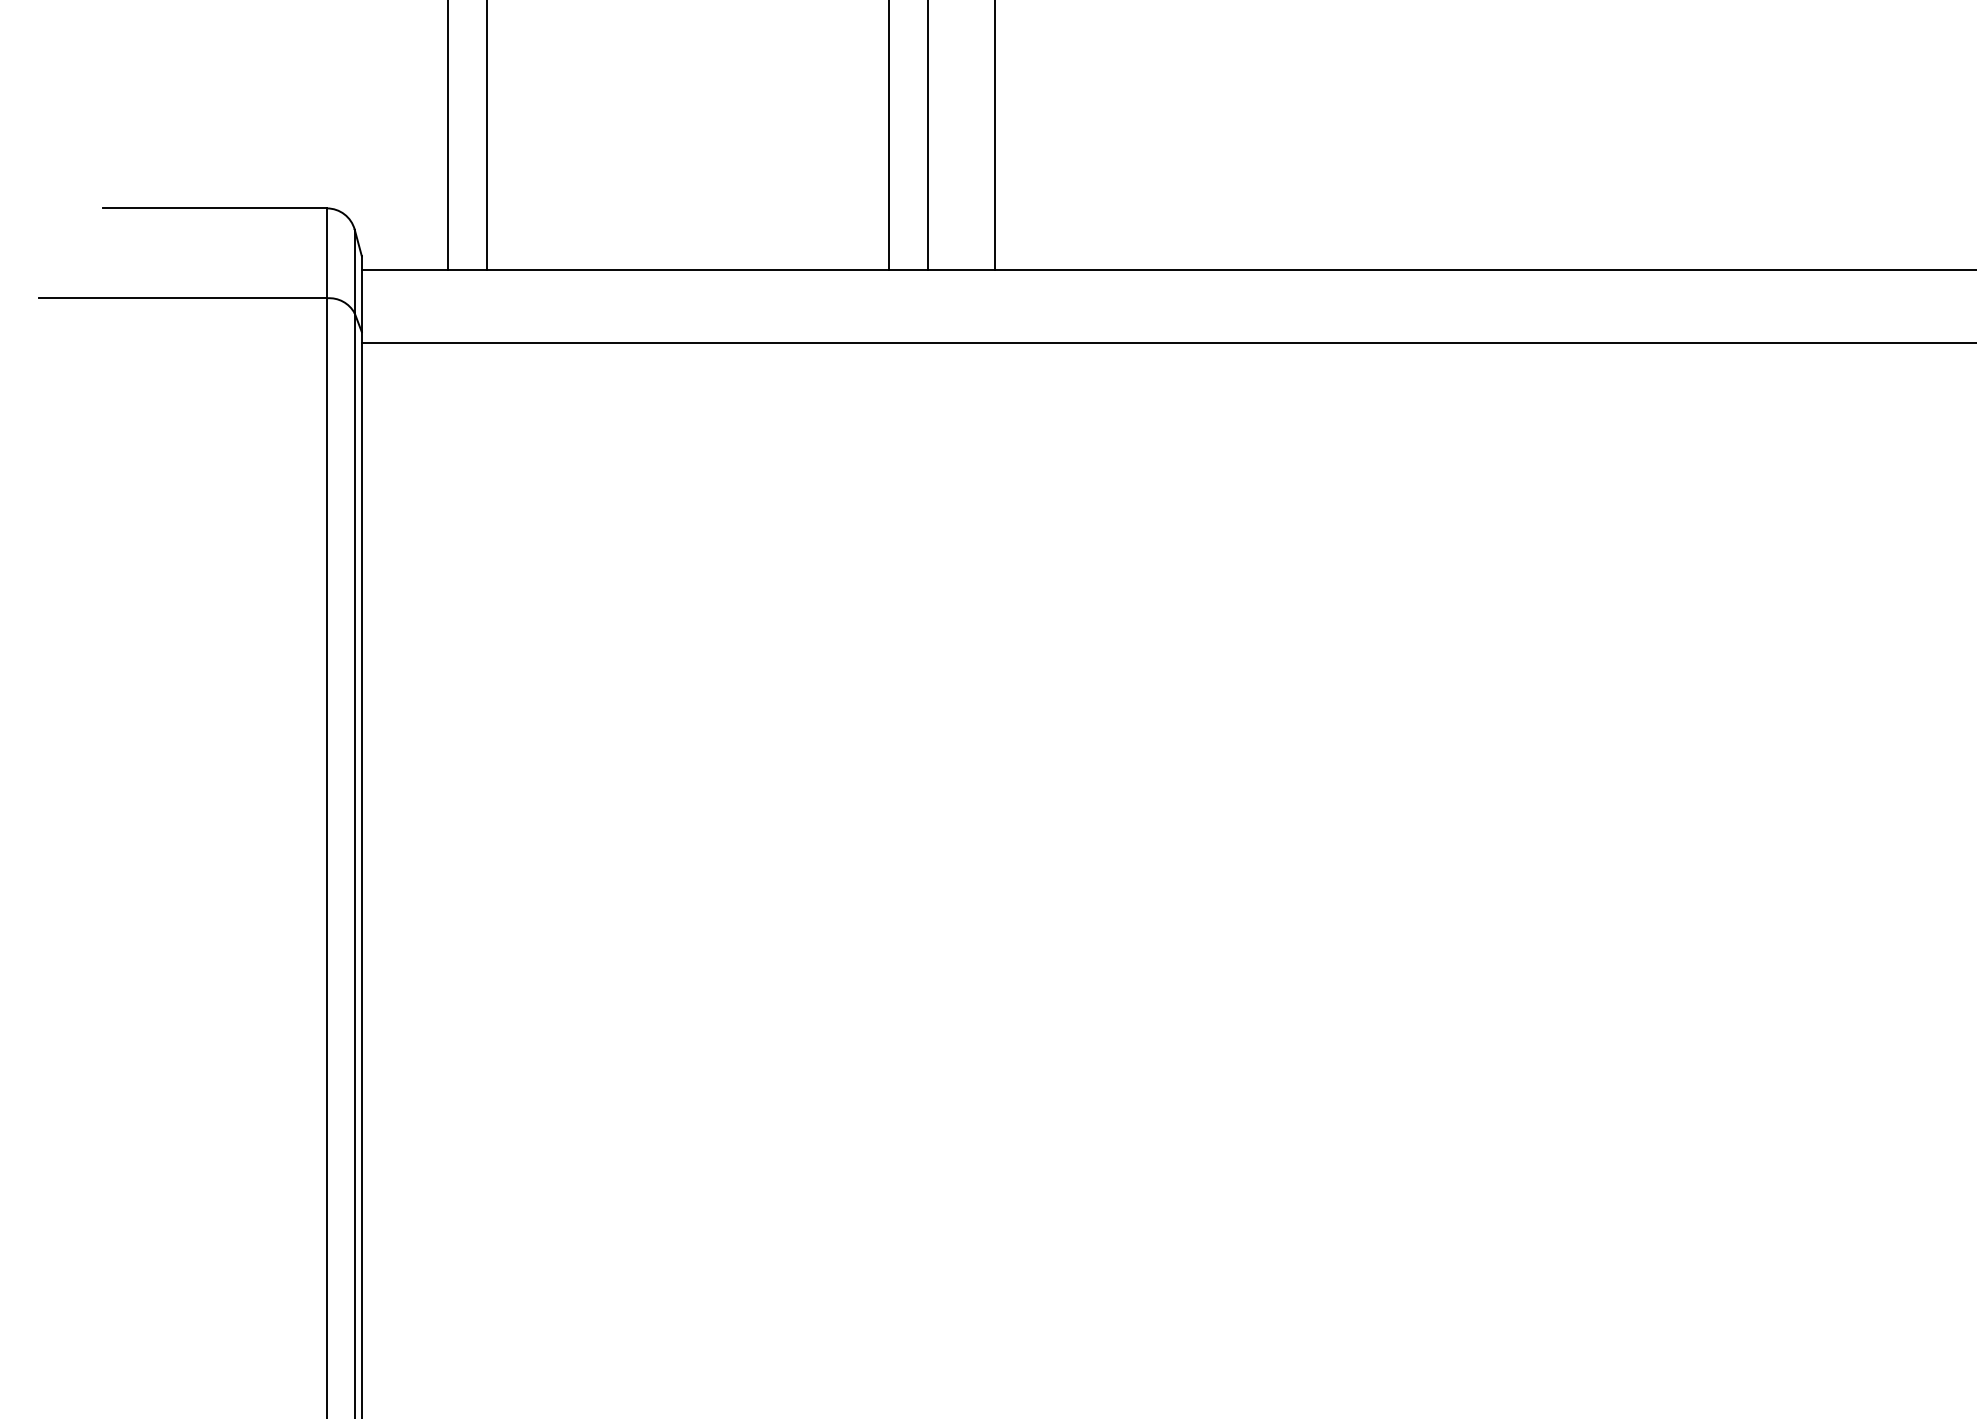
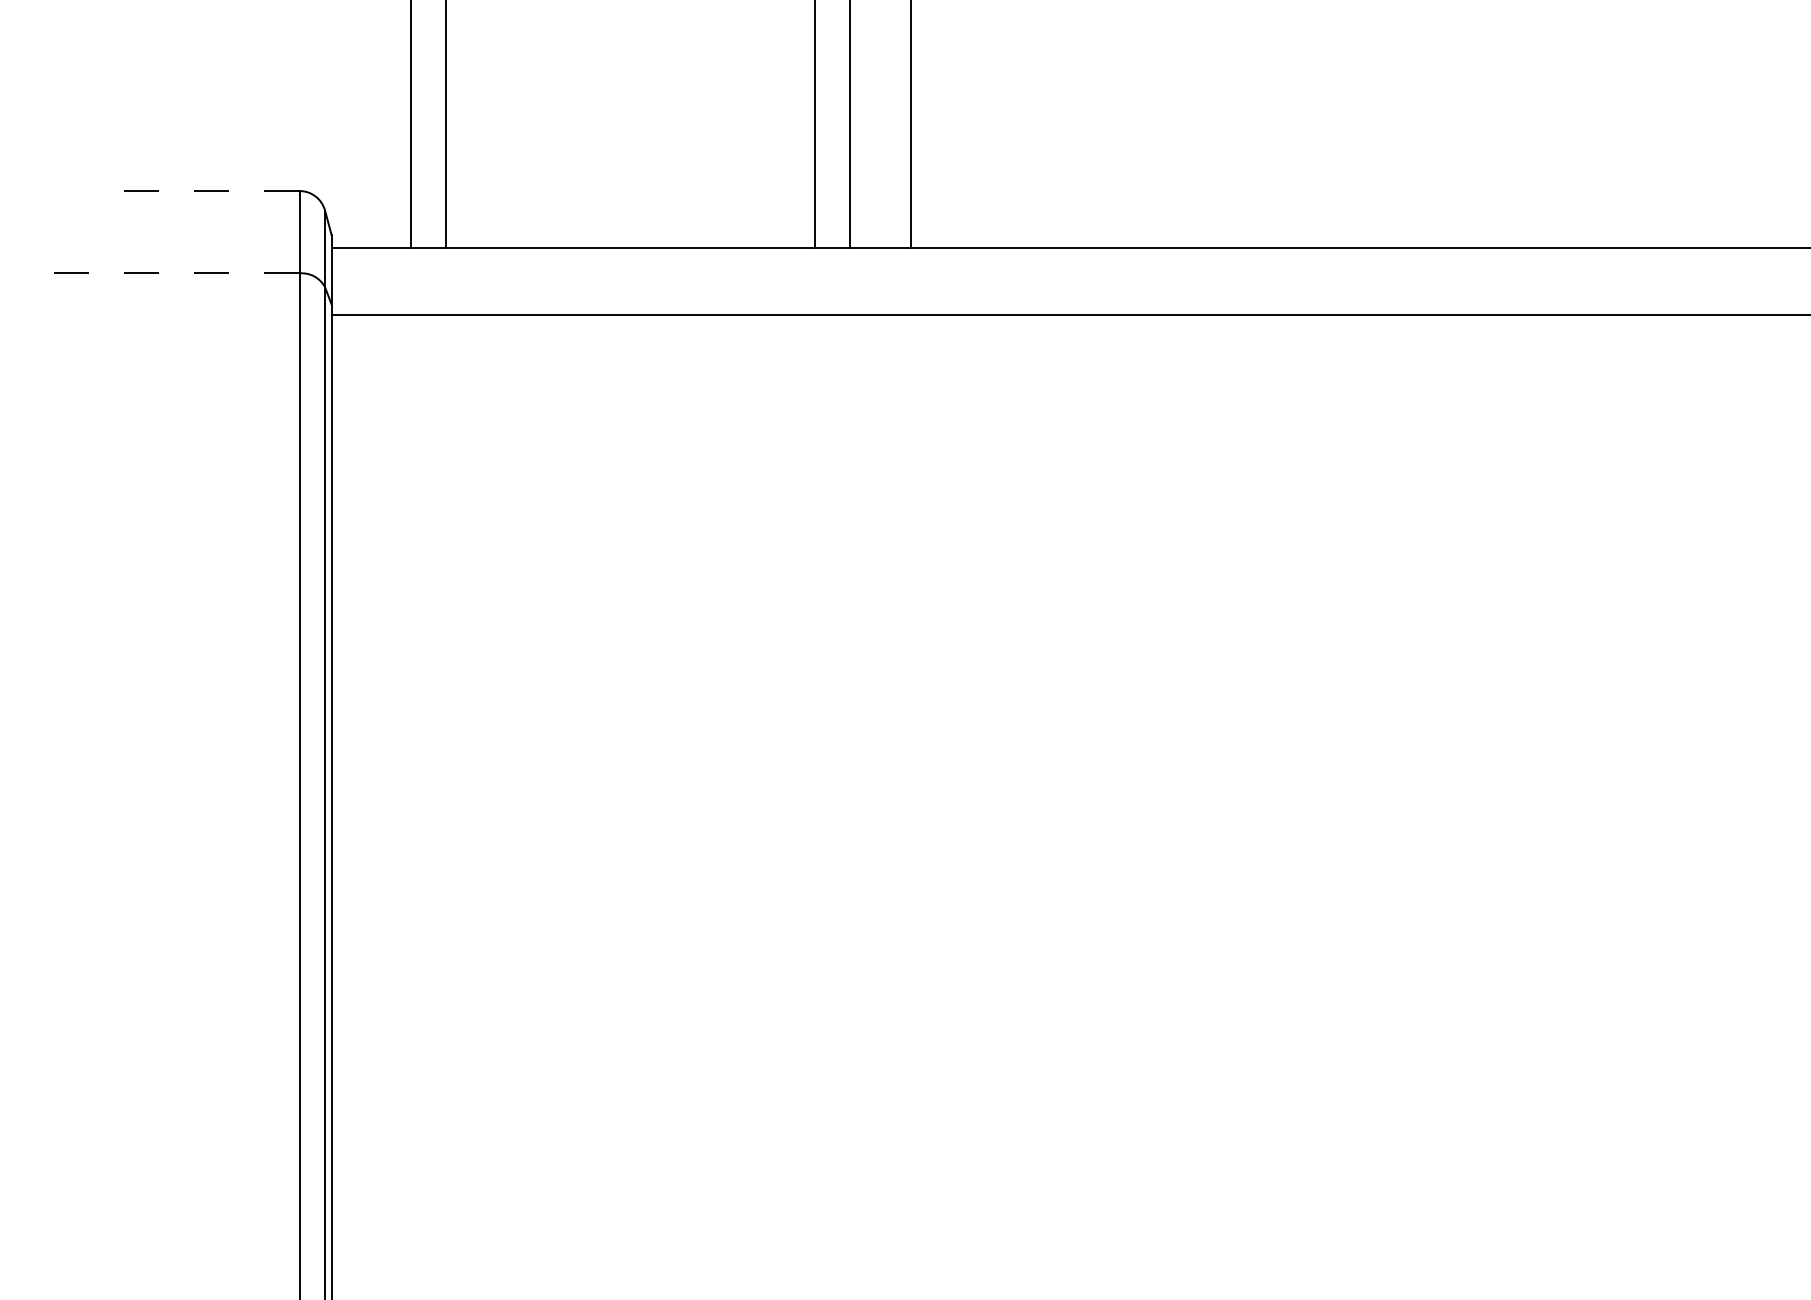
line: (214, 208) -> (196, 191), solid -> dashed
line: (182, 298) -> (167, 273), solid -> dashed

